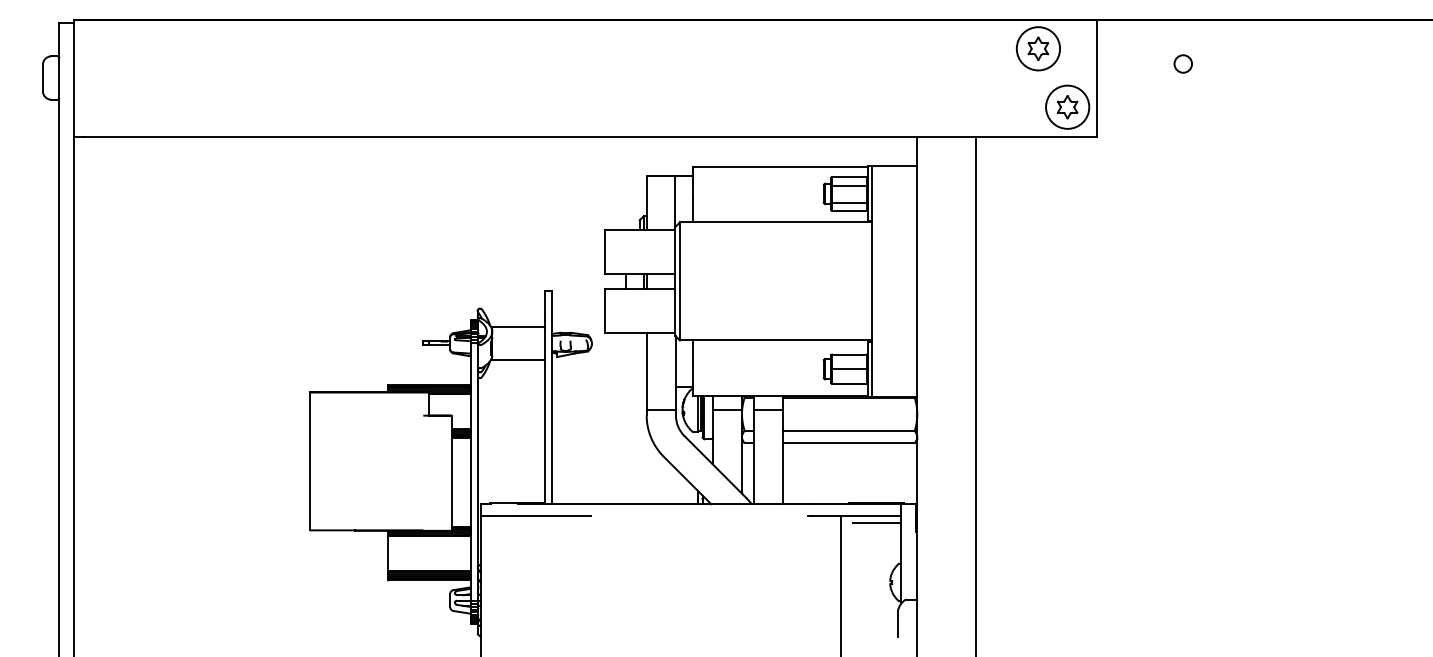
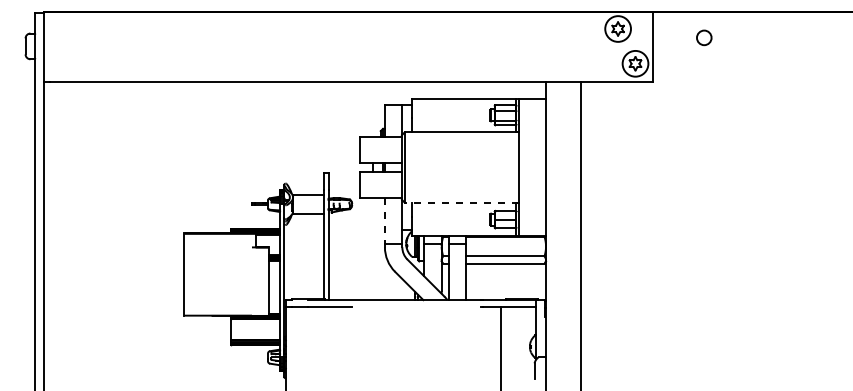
circle: (1183, 64) -> (704, 38), size x1.4
line: (775, 340) -> (461, 202), solid -> dashed
line: (645, 372) -> (384, 221), solid -> dashed
line: (876, 523) -> (521, 311), removed

